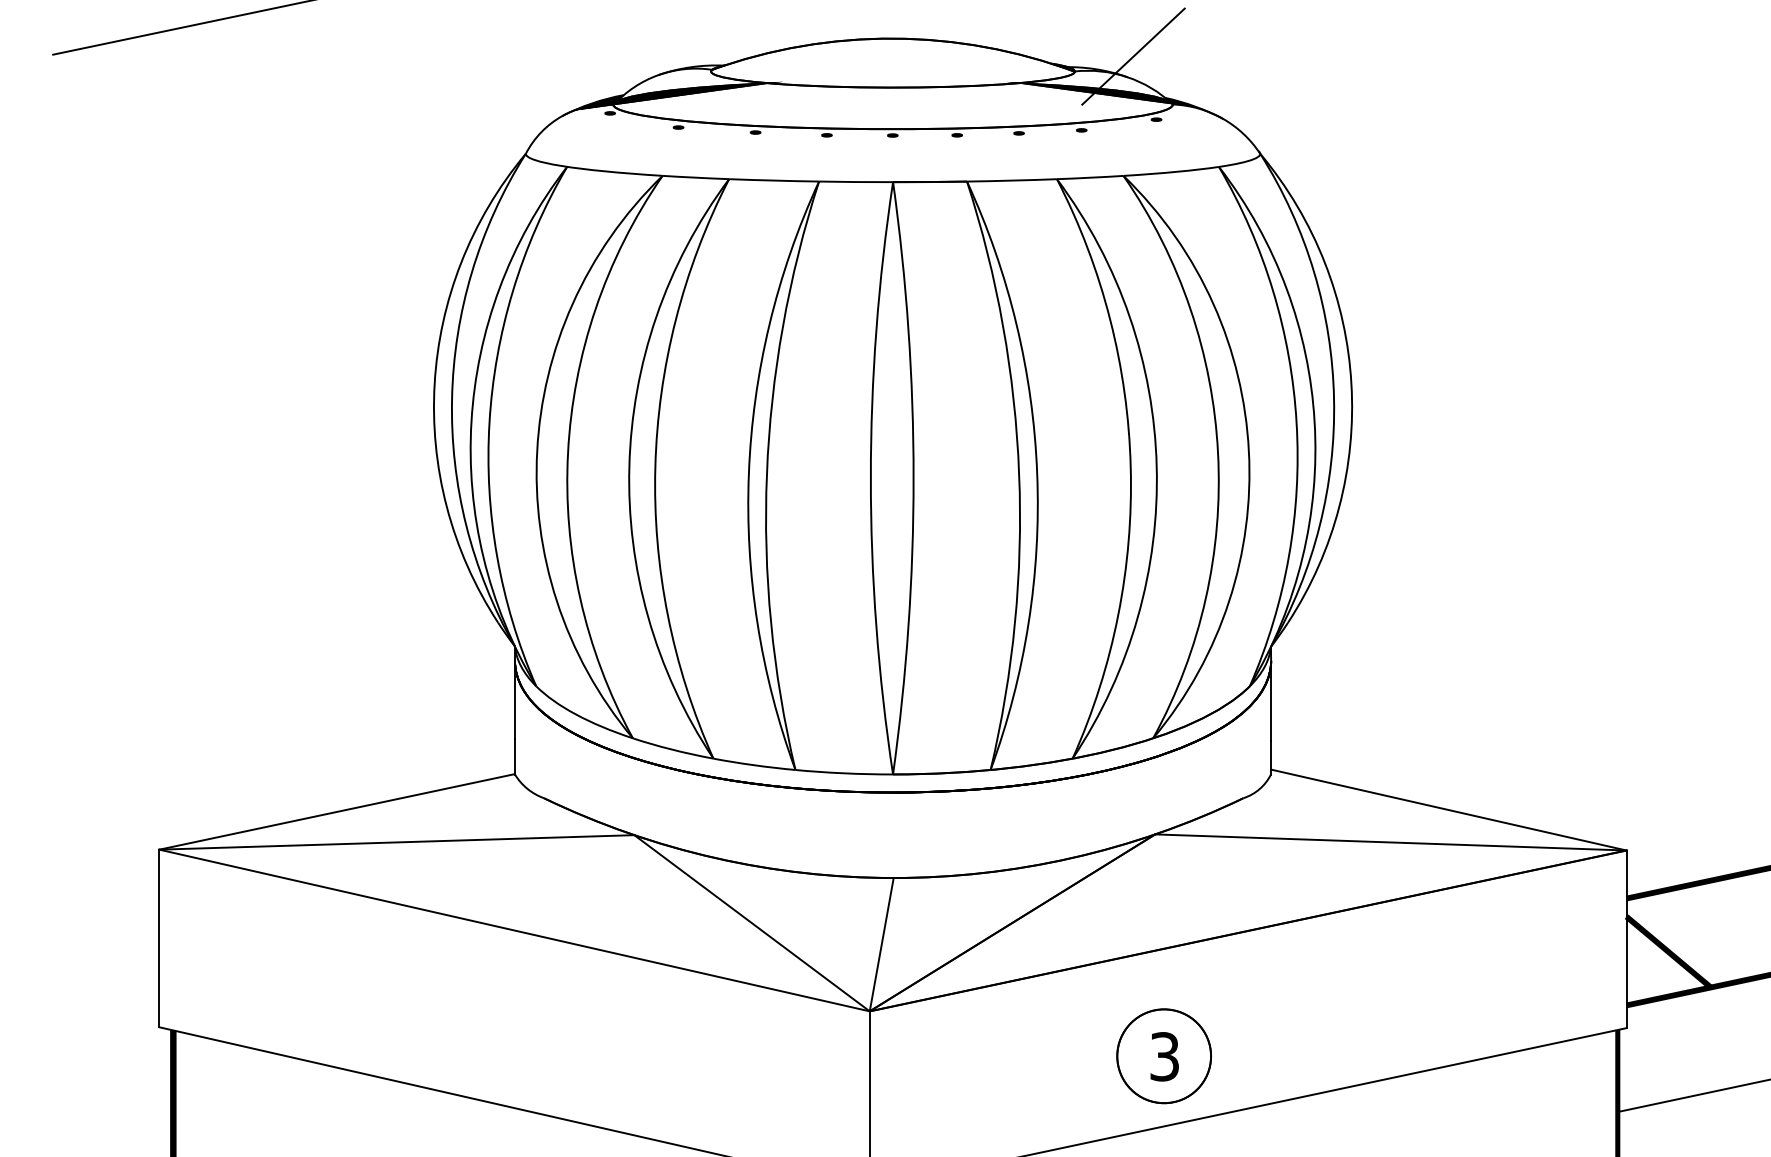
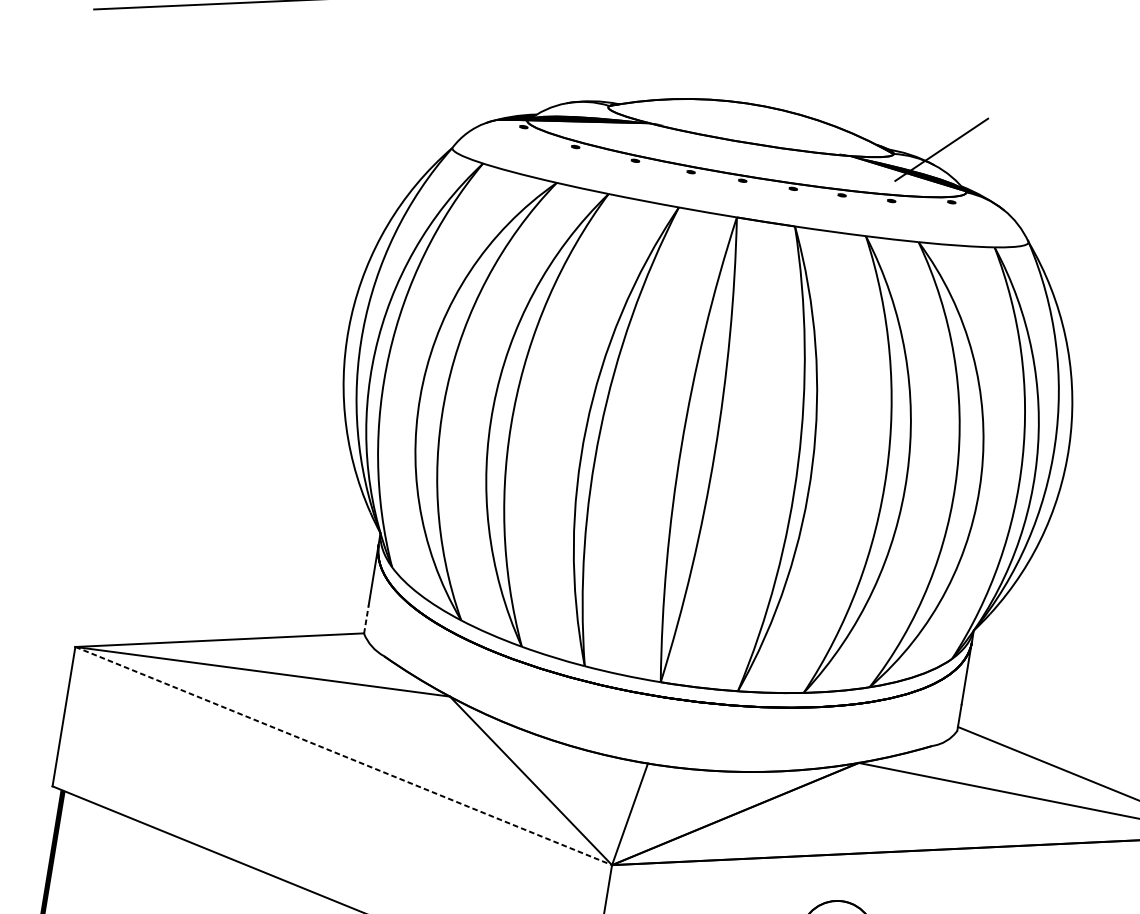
line: (515, 756) -> (366, 619), solid -> dashed
line: (515, 930) -> (344, 756), solid -> dashed

